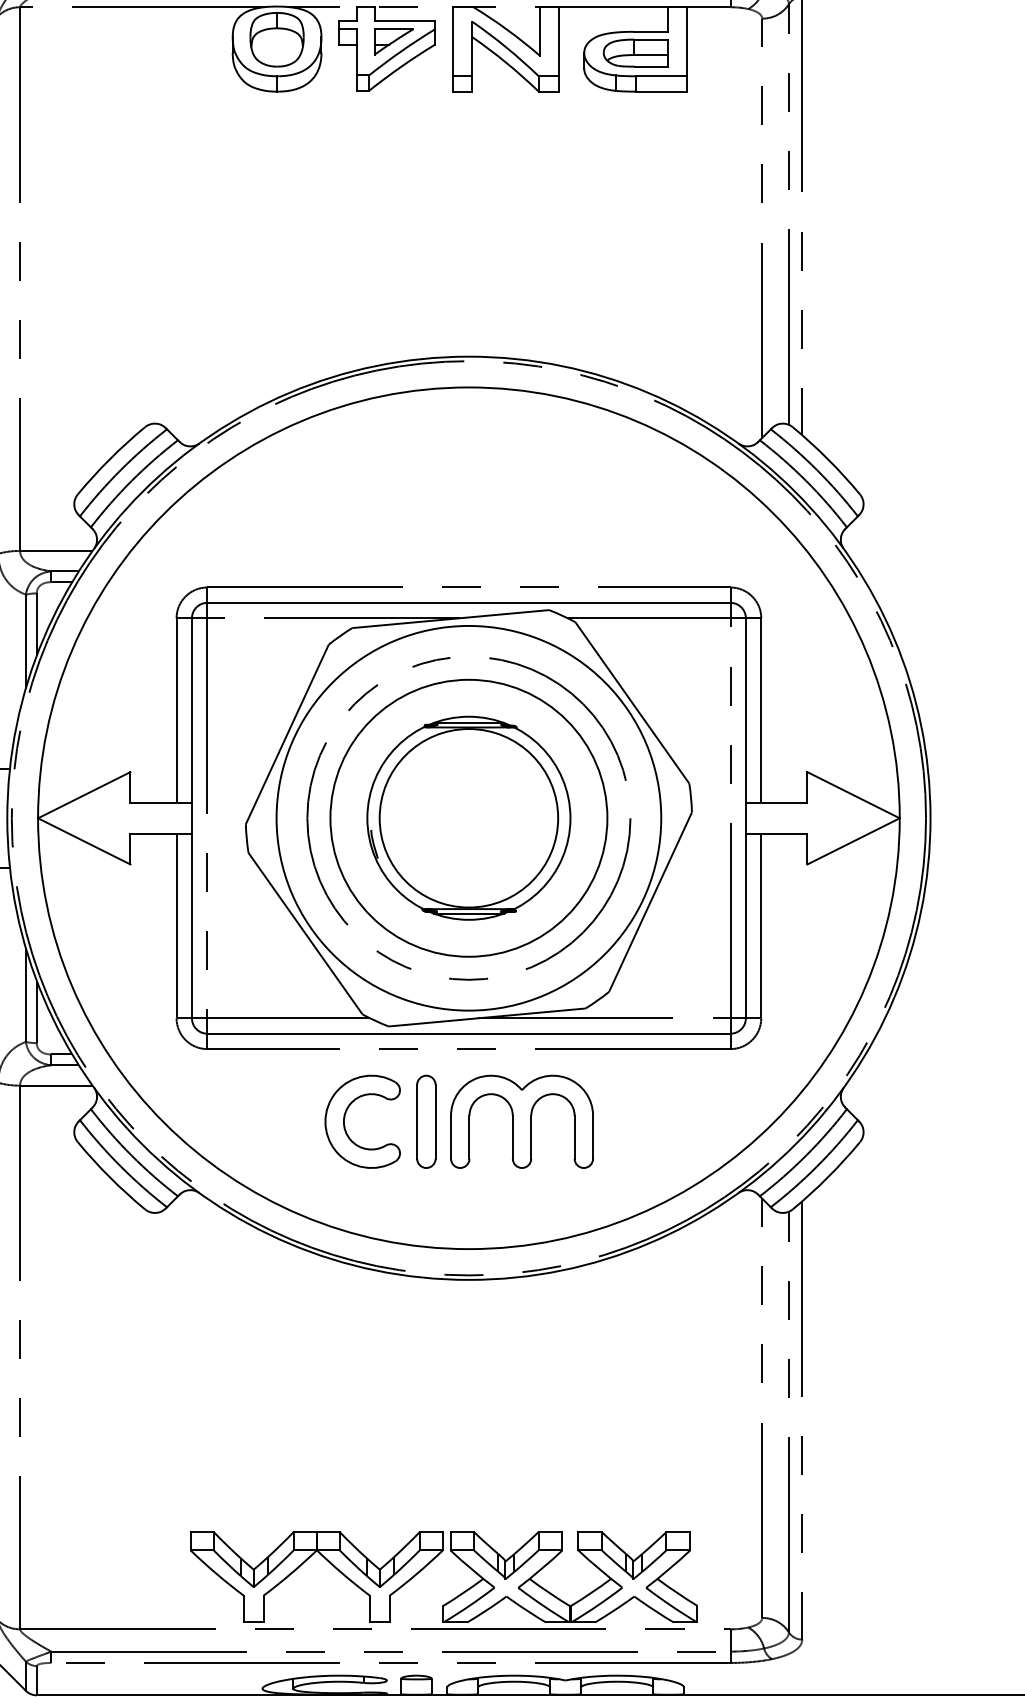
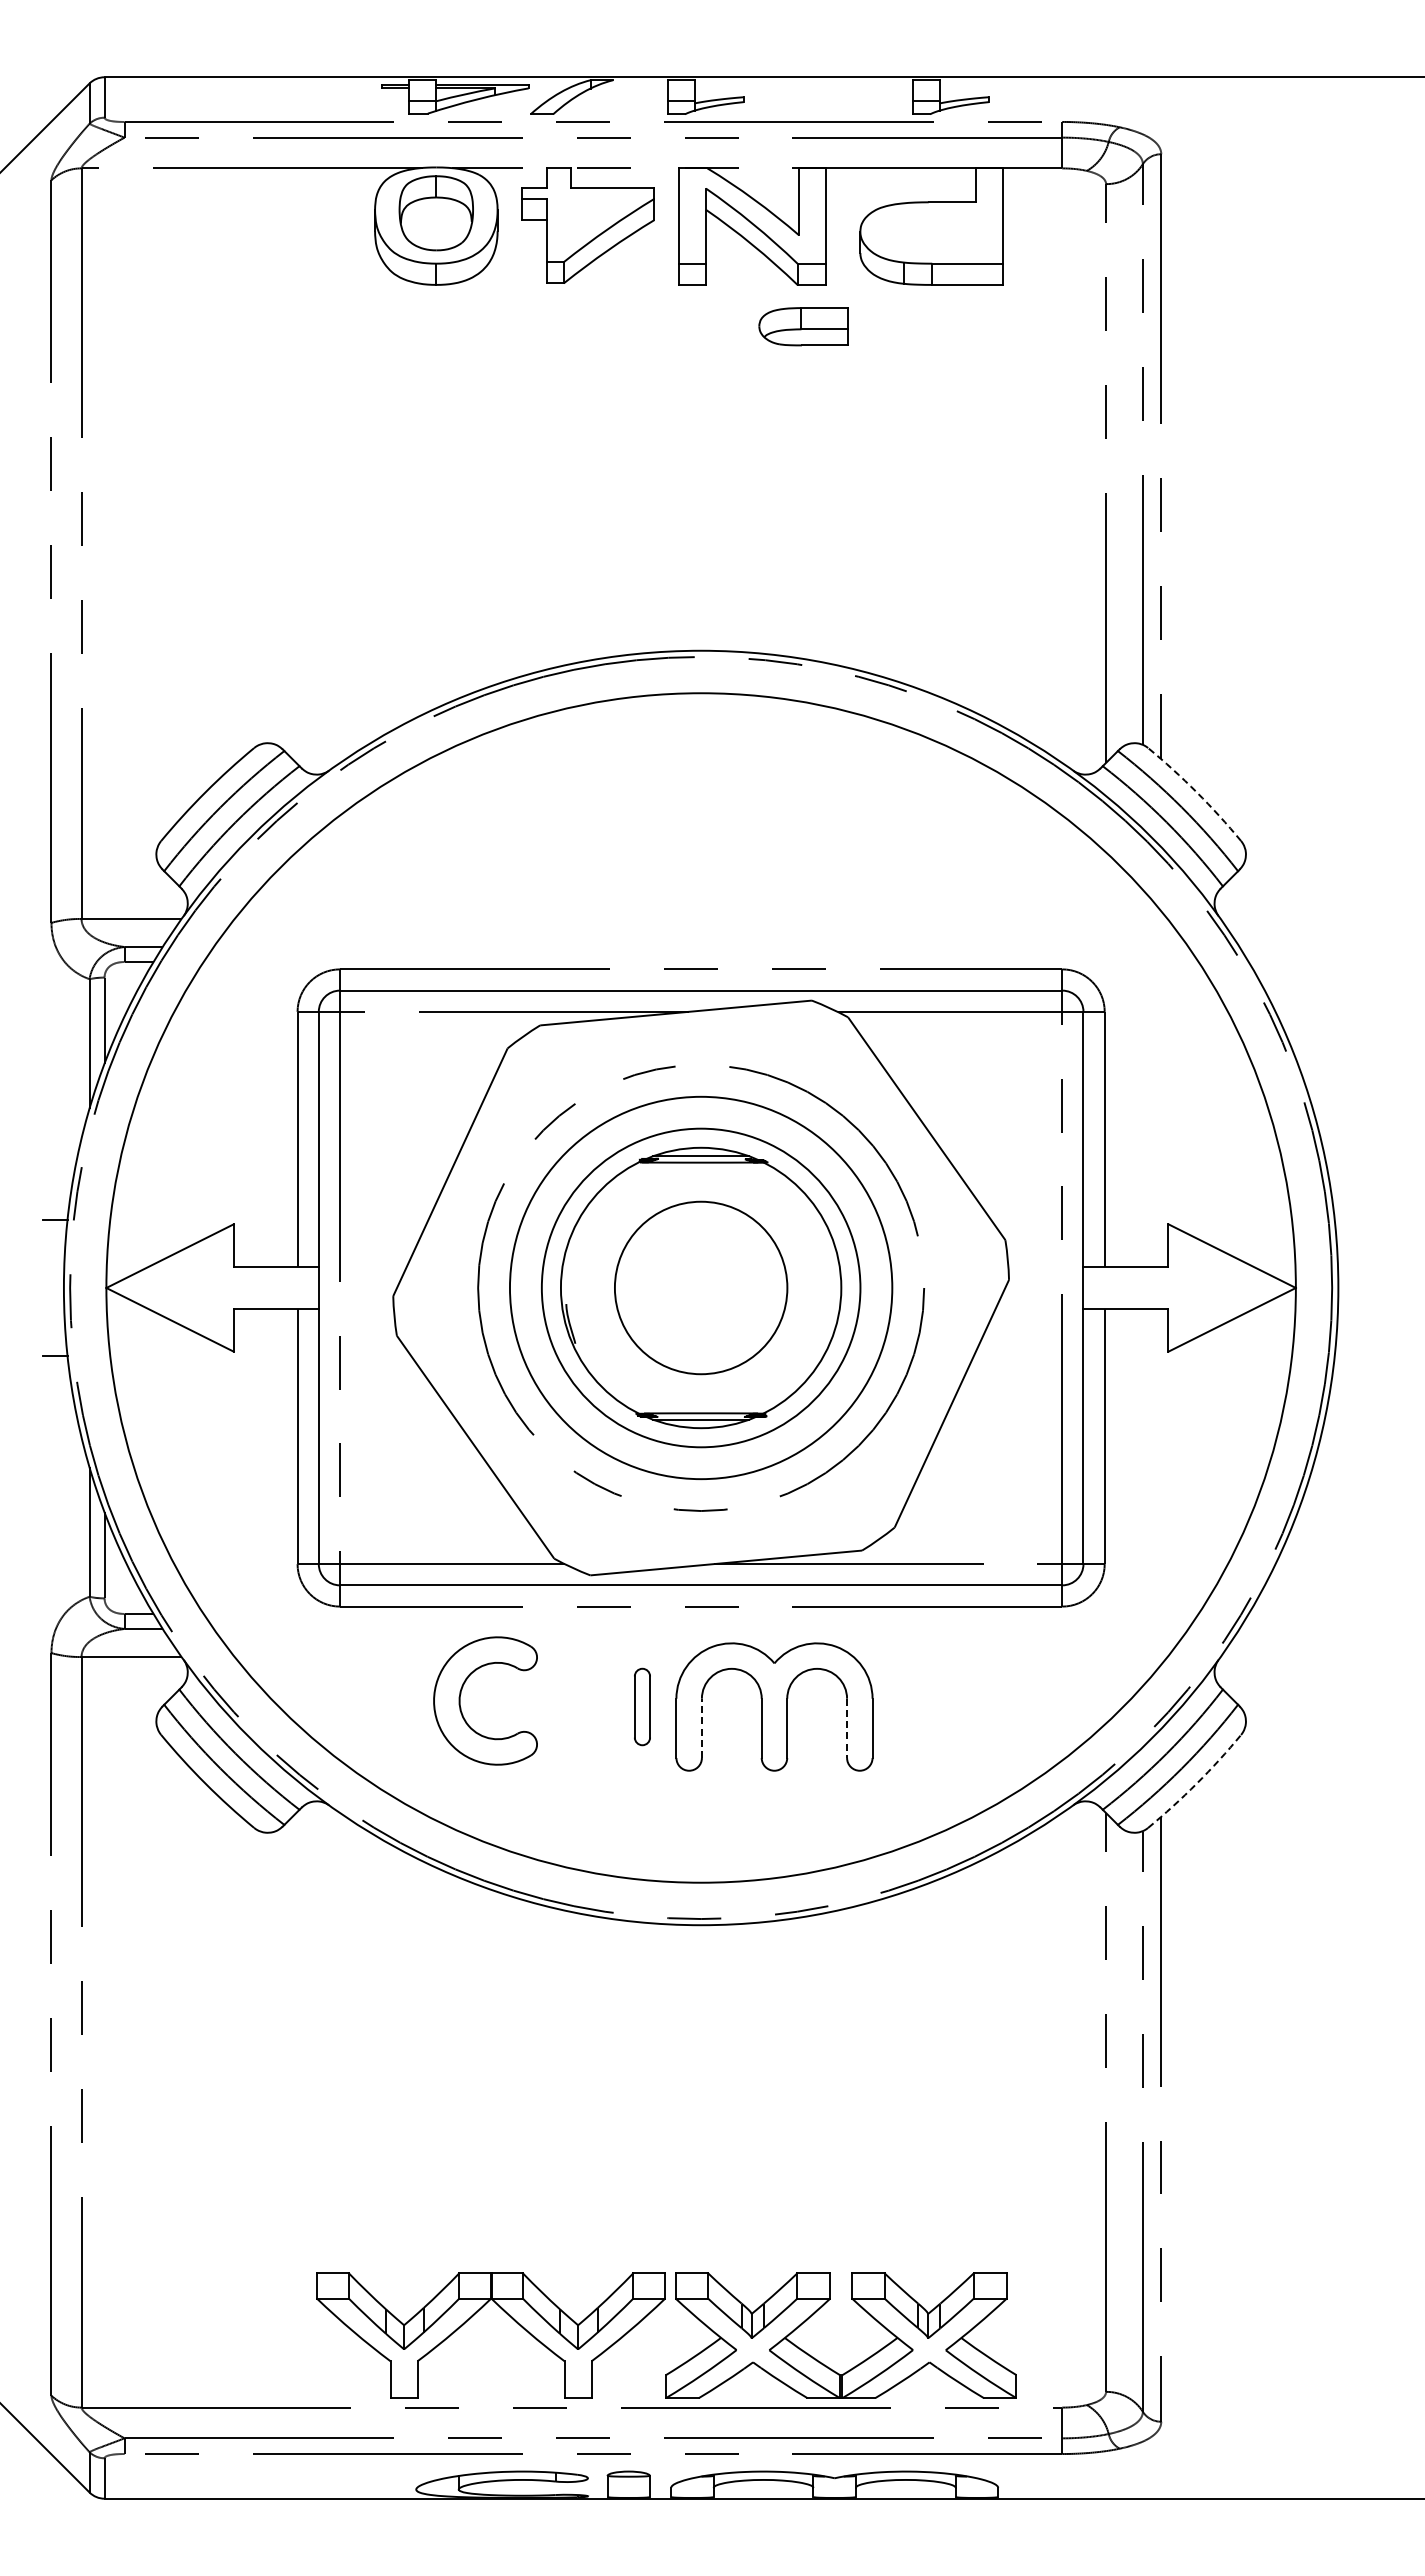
part: (393, 42) -> (597, 216), removed
part: (635, 52) -> (803, 326), moved
arc: (827, 459) -> (1196, 792), solid -> dashed
circle: (468, 817) -> (700, 1287), size x0.6
circle: (468, 817) -> (700, 1287), size x0.7
part: (345, 1117) -> (461, 1694), moved
part: (426, 1121) -> (642, 1706), size x0.6
line: (469, 1137) -> (701, 1728), solid -> dashed
line: (574, 1137) -> (847, 1728), solid -> dashed
arc: (827, 1177) -> (1196, 1783), solid -> dashed

